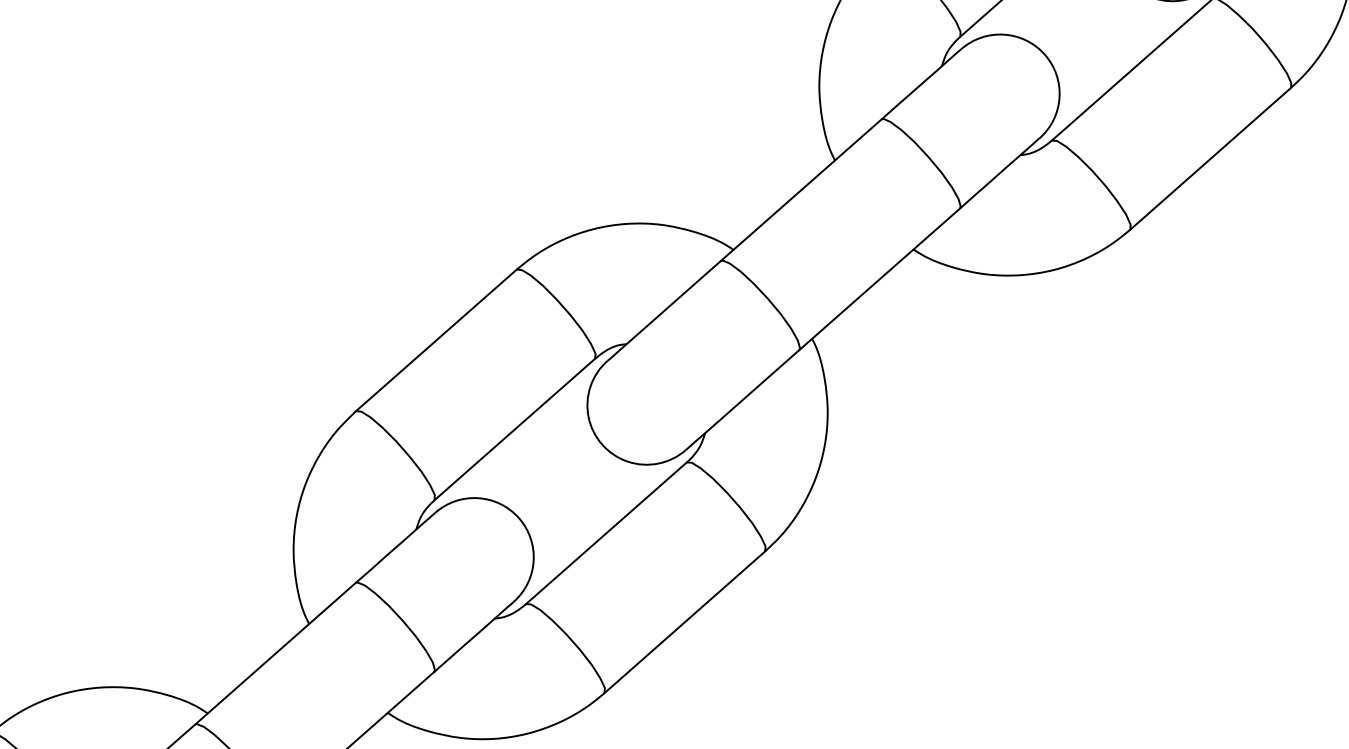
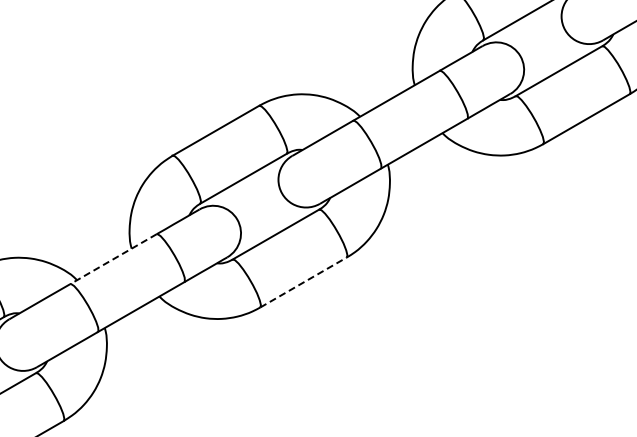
line: (684, 622) -> (303, 282), solid -> dashed
line: (275, 654) -> (113, 259), solid -> dashed

